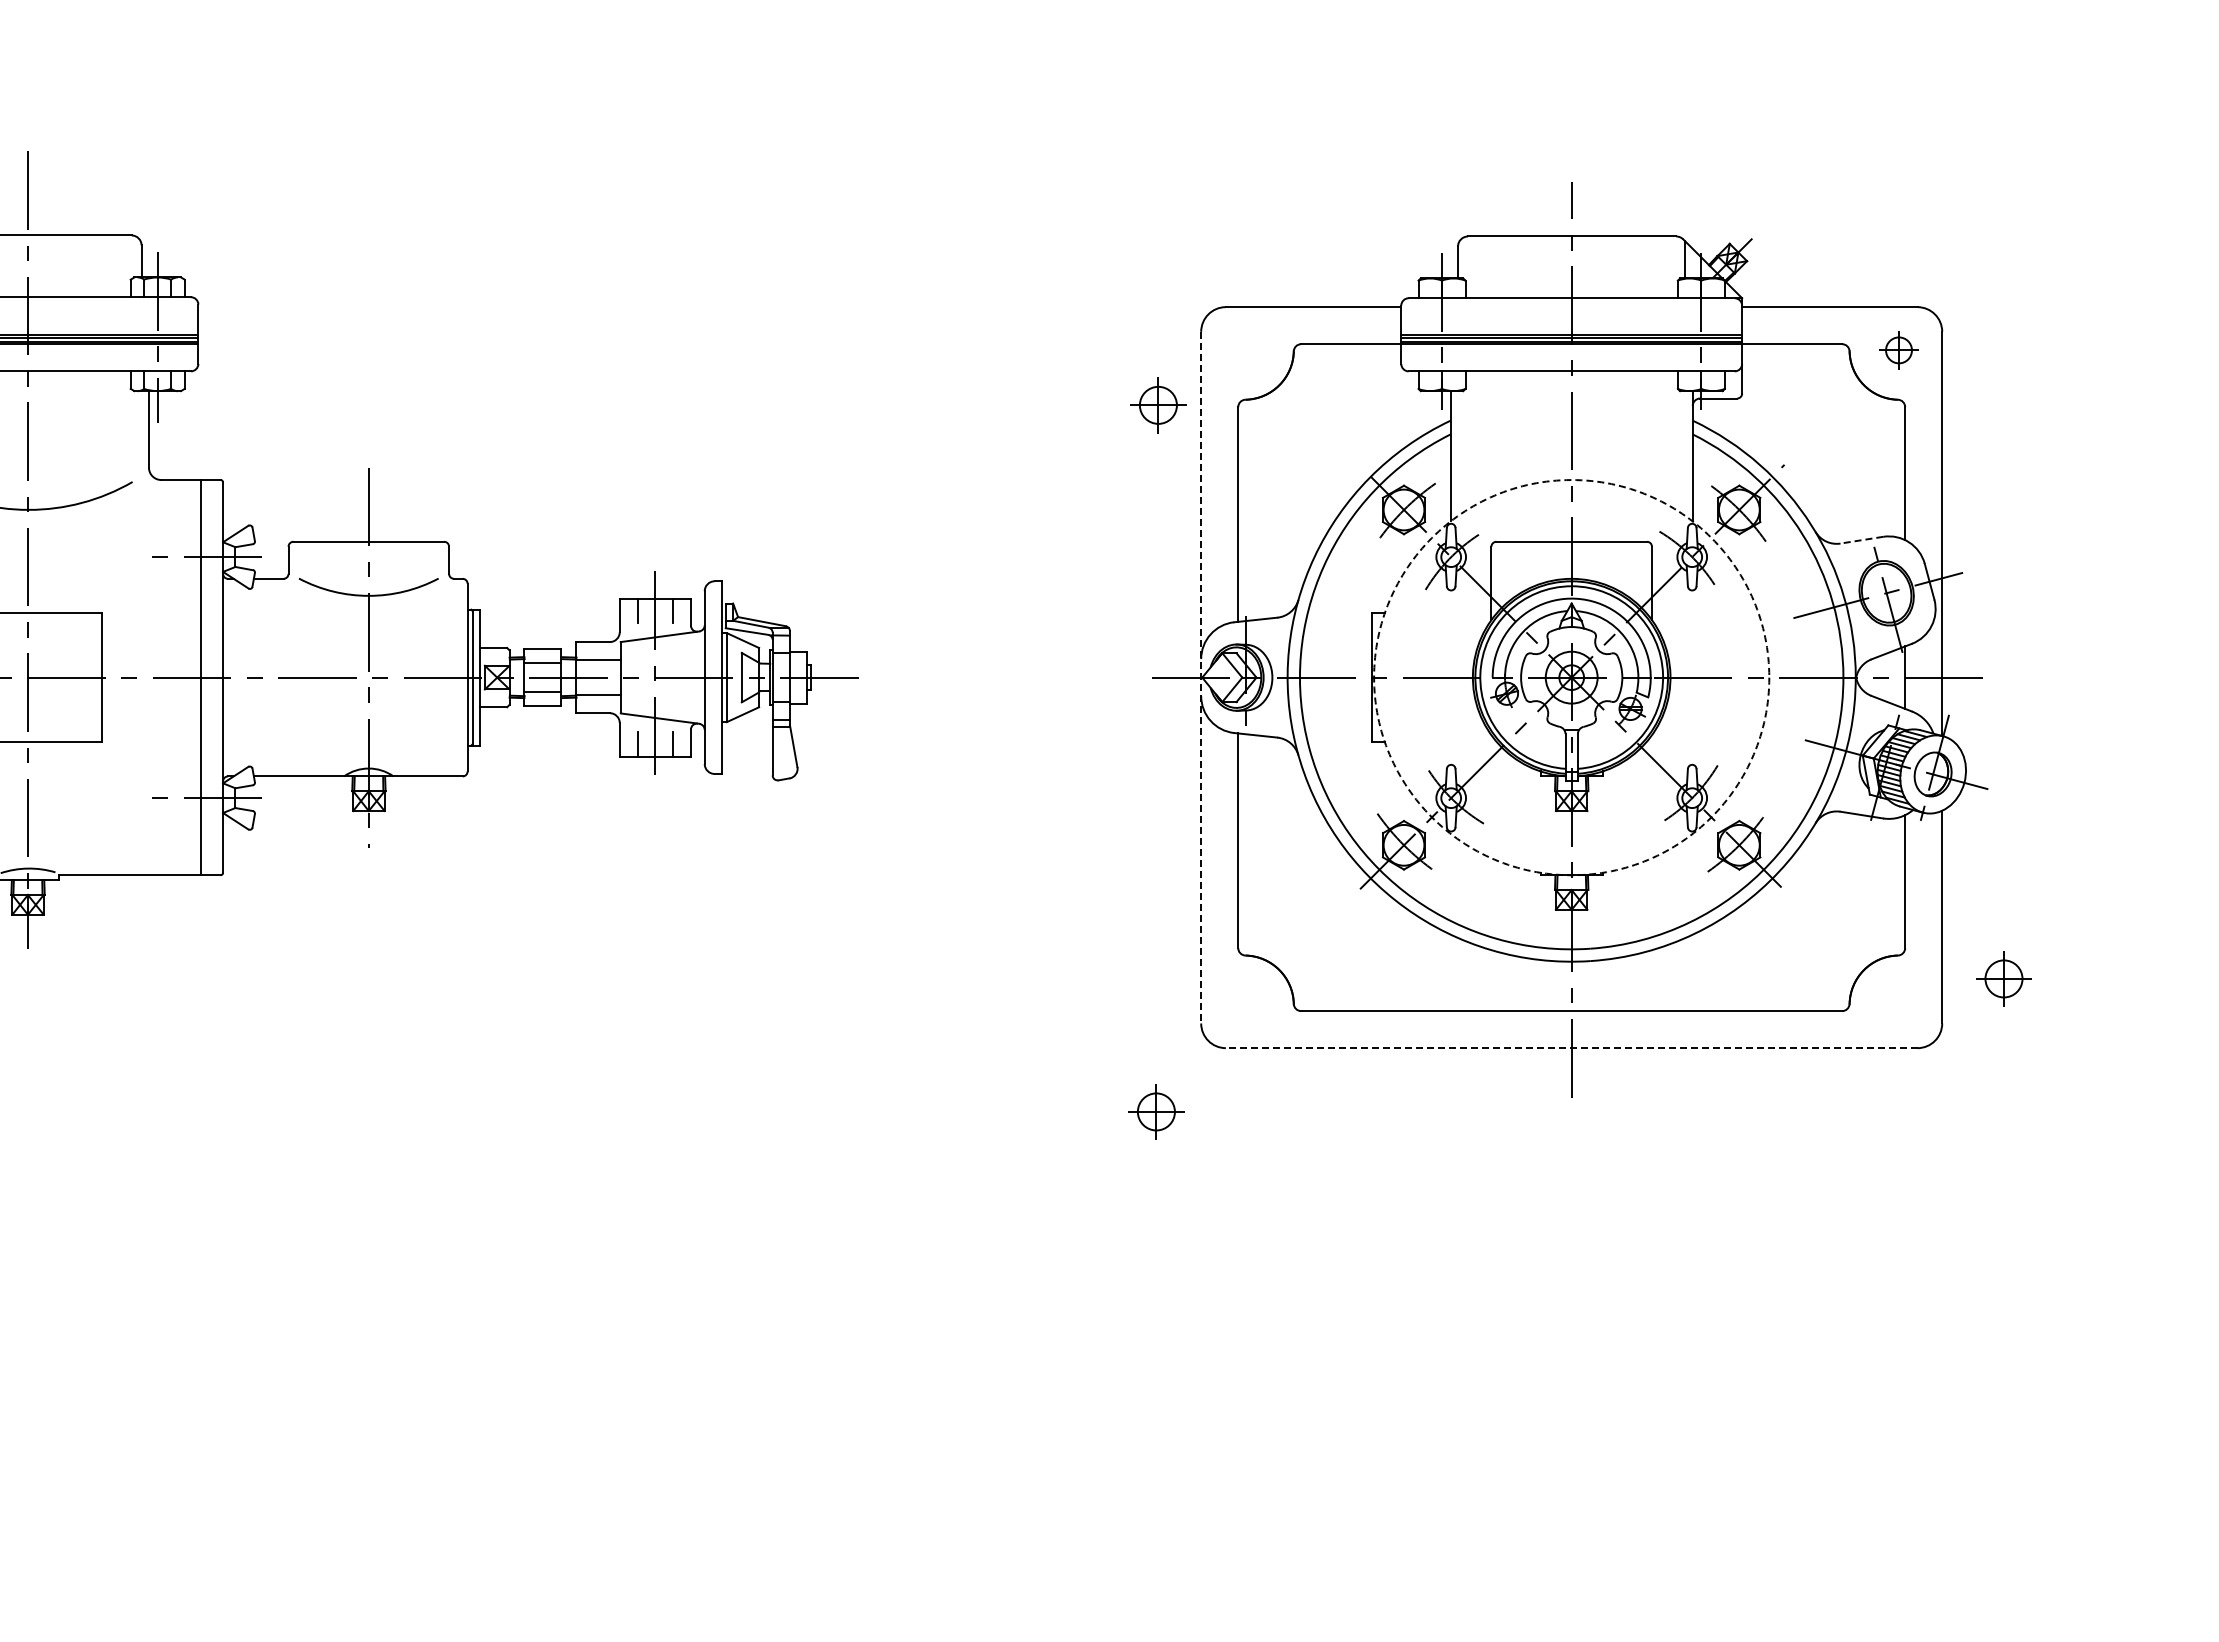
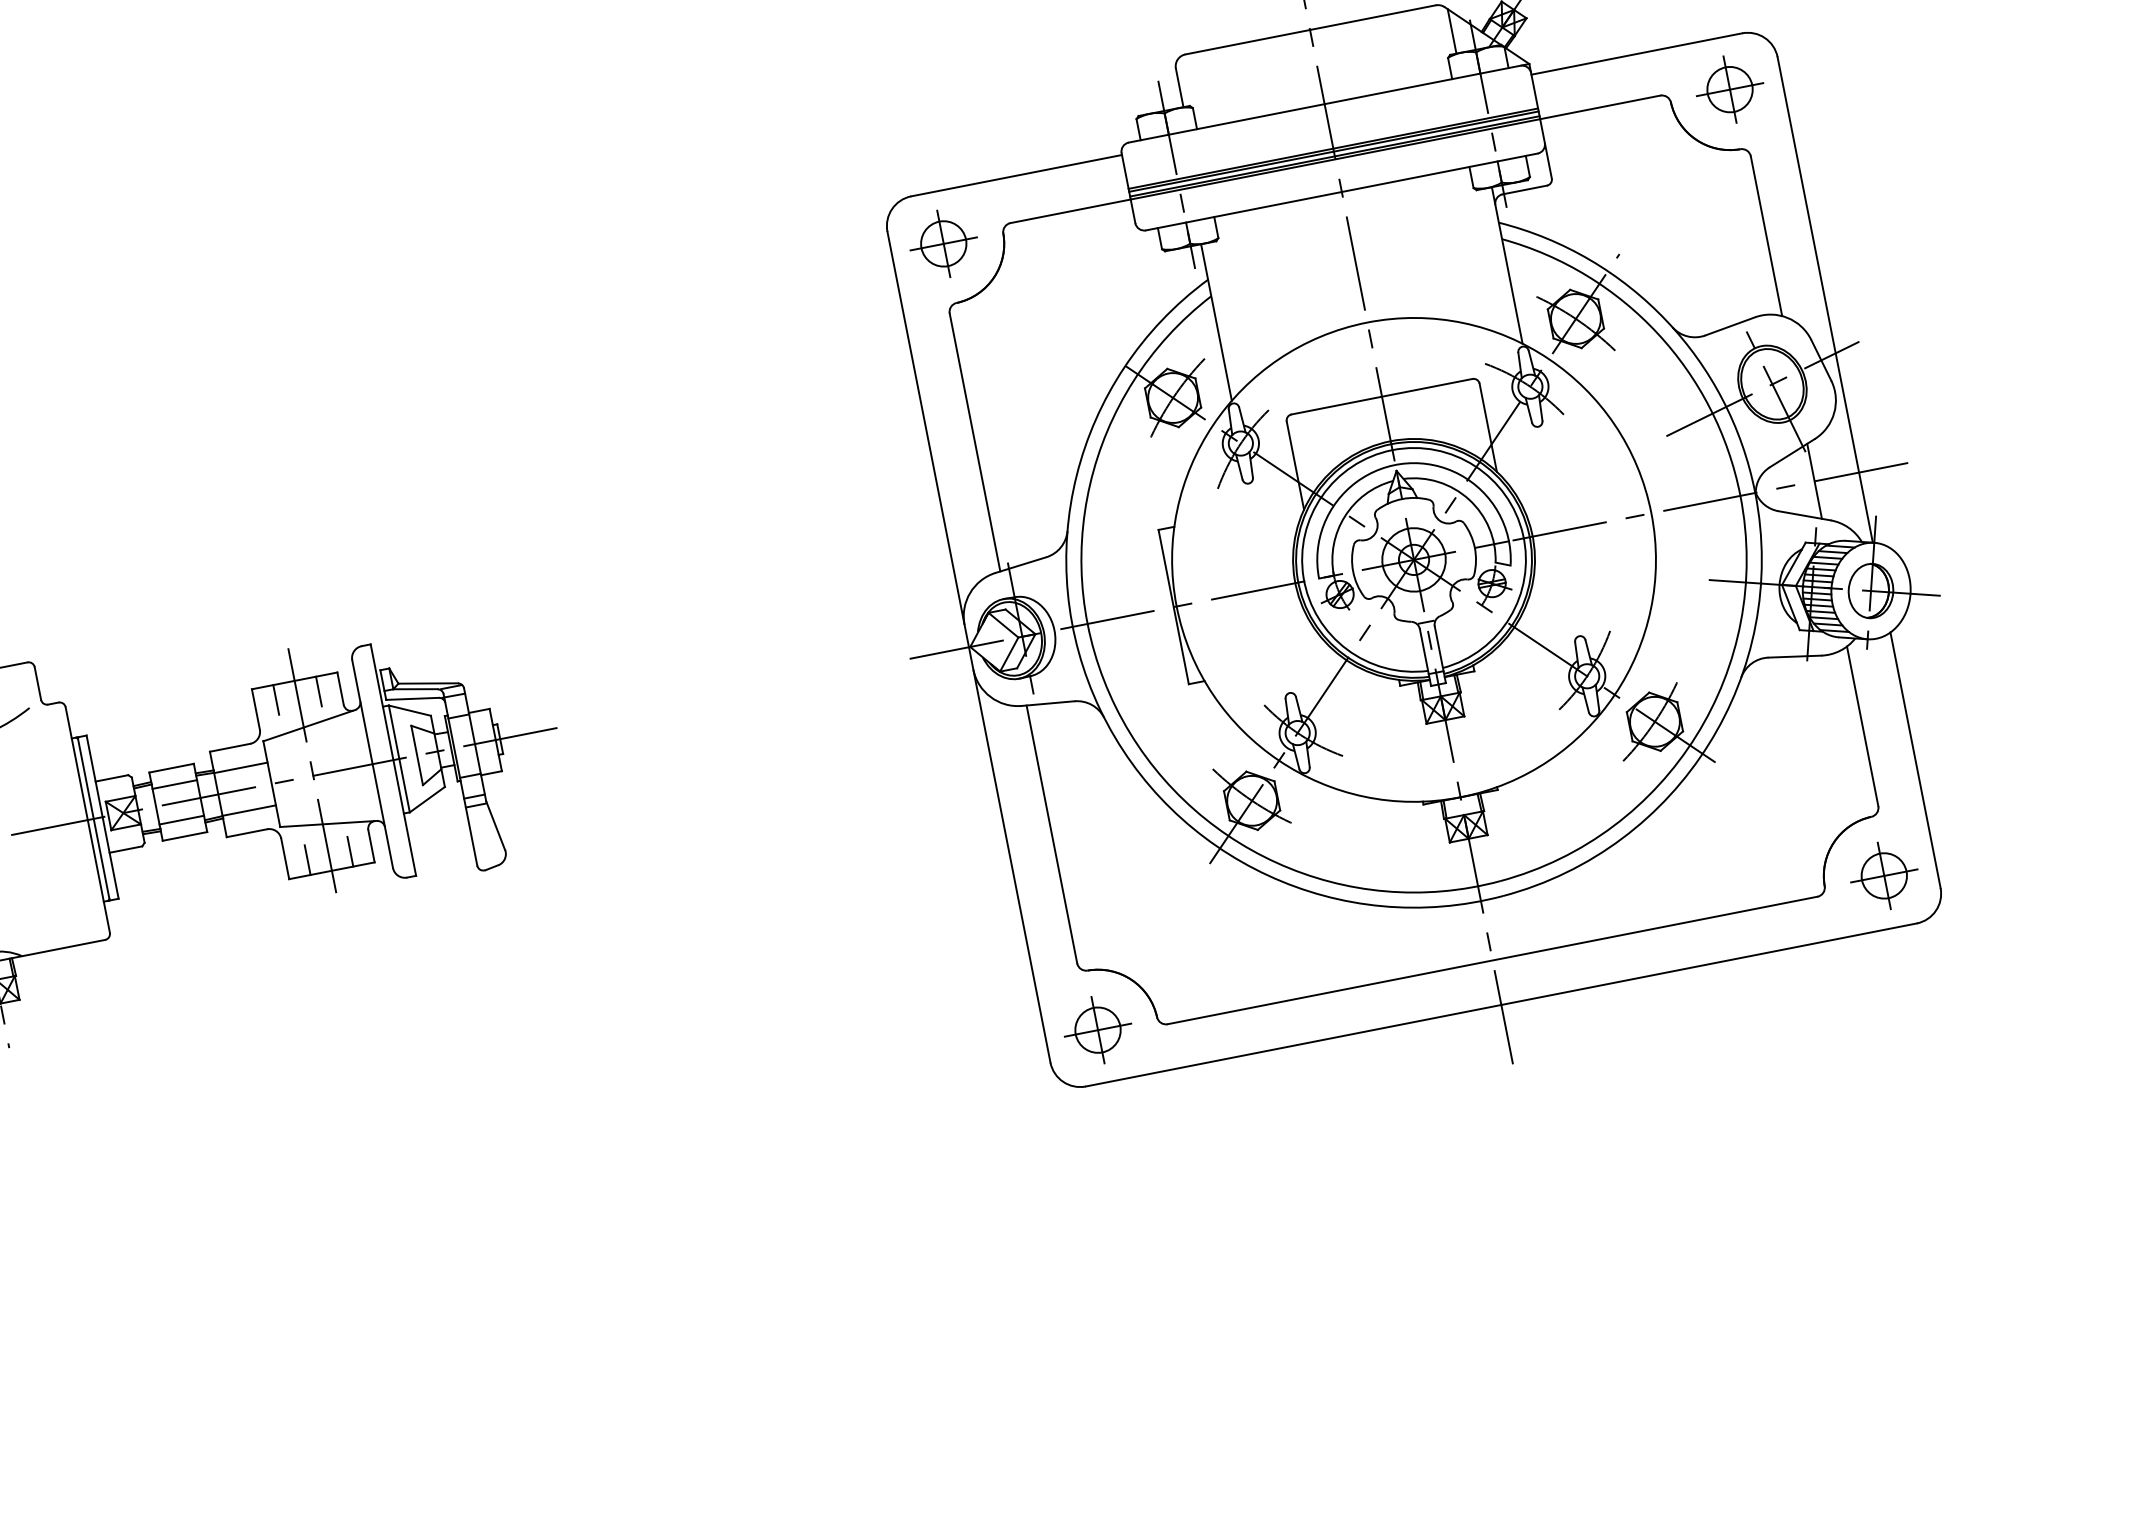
part: (1898, 350) -> (1729, 89), size x1.43
part: (1158, 405) -> (943, 244), moved
line: (1861, 540) -> (1729, 326), dashed -> solid
line: (1201, 677) -> (969, 646), dashed -> solid
circle: (1571, 677) -> (1413, 559), dashed -> solid
part: (2003, 978) -> (1883, 875), moved
line: (1571, 1048) -> (1501, 1005), dashed -> solid
part: (1156, 1111) -> (1098, 1029), moved

